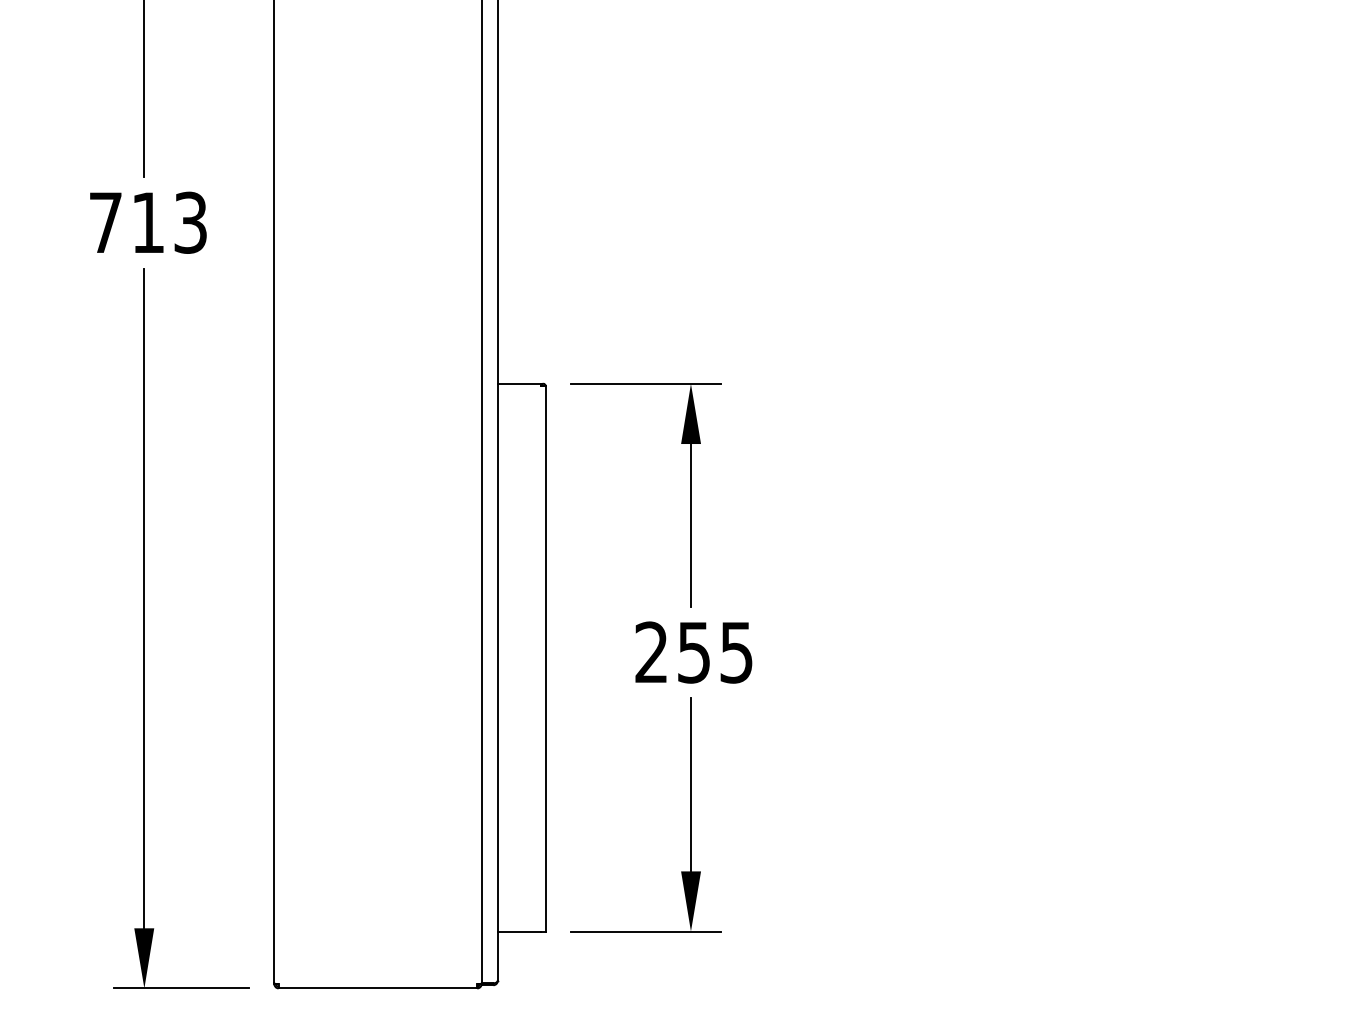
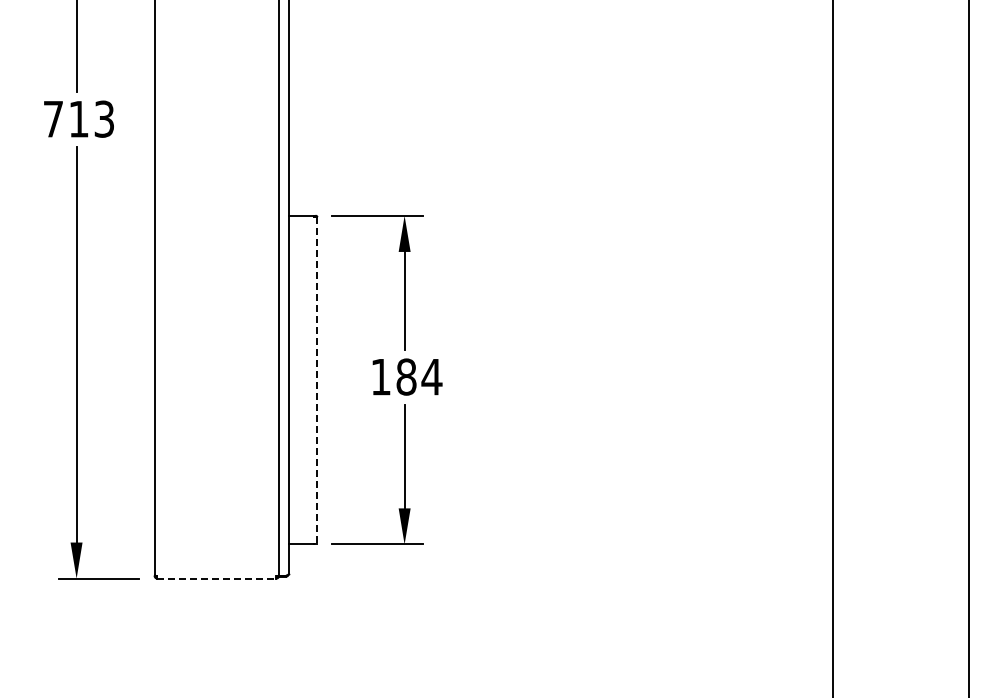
text: (694, 651) -> (406, 376), 255 -> 184
line: (545, 658) -> (317, 380), solid -> dashed
line: (377, 988) -> (216, 578), solid -> dashed

